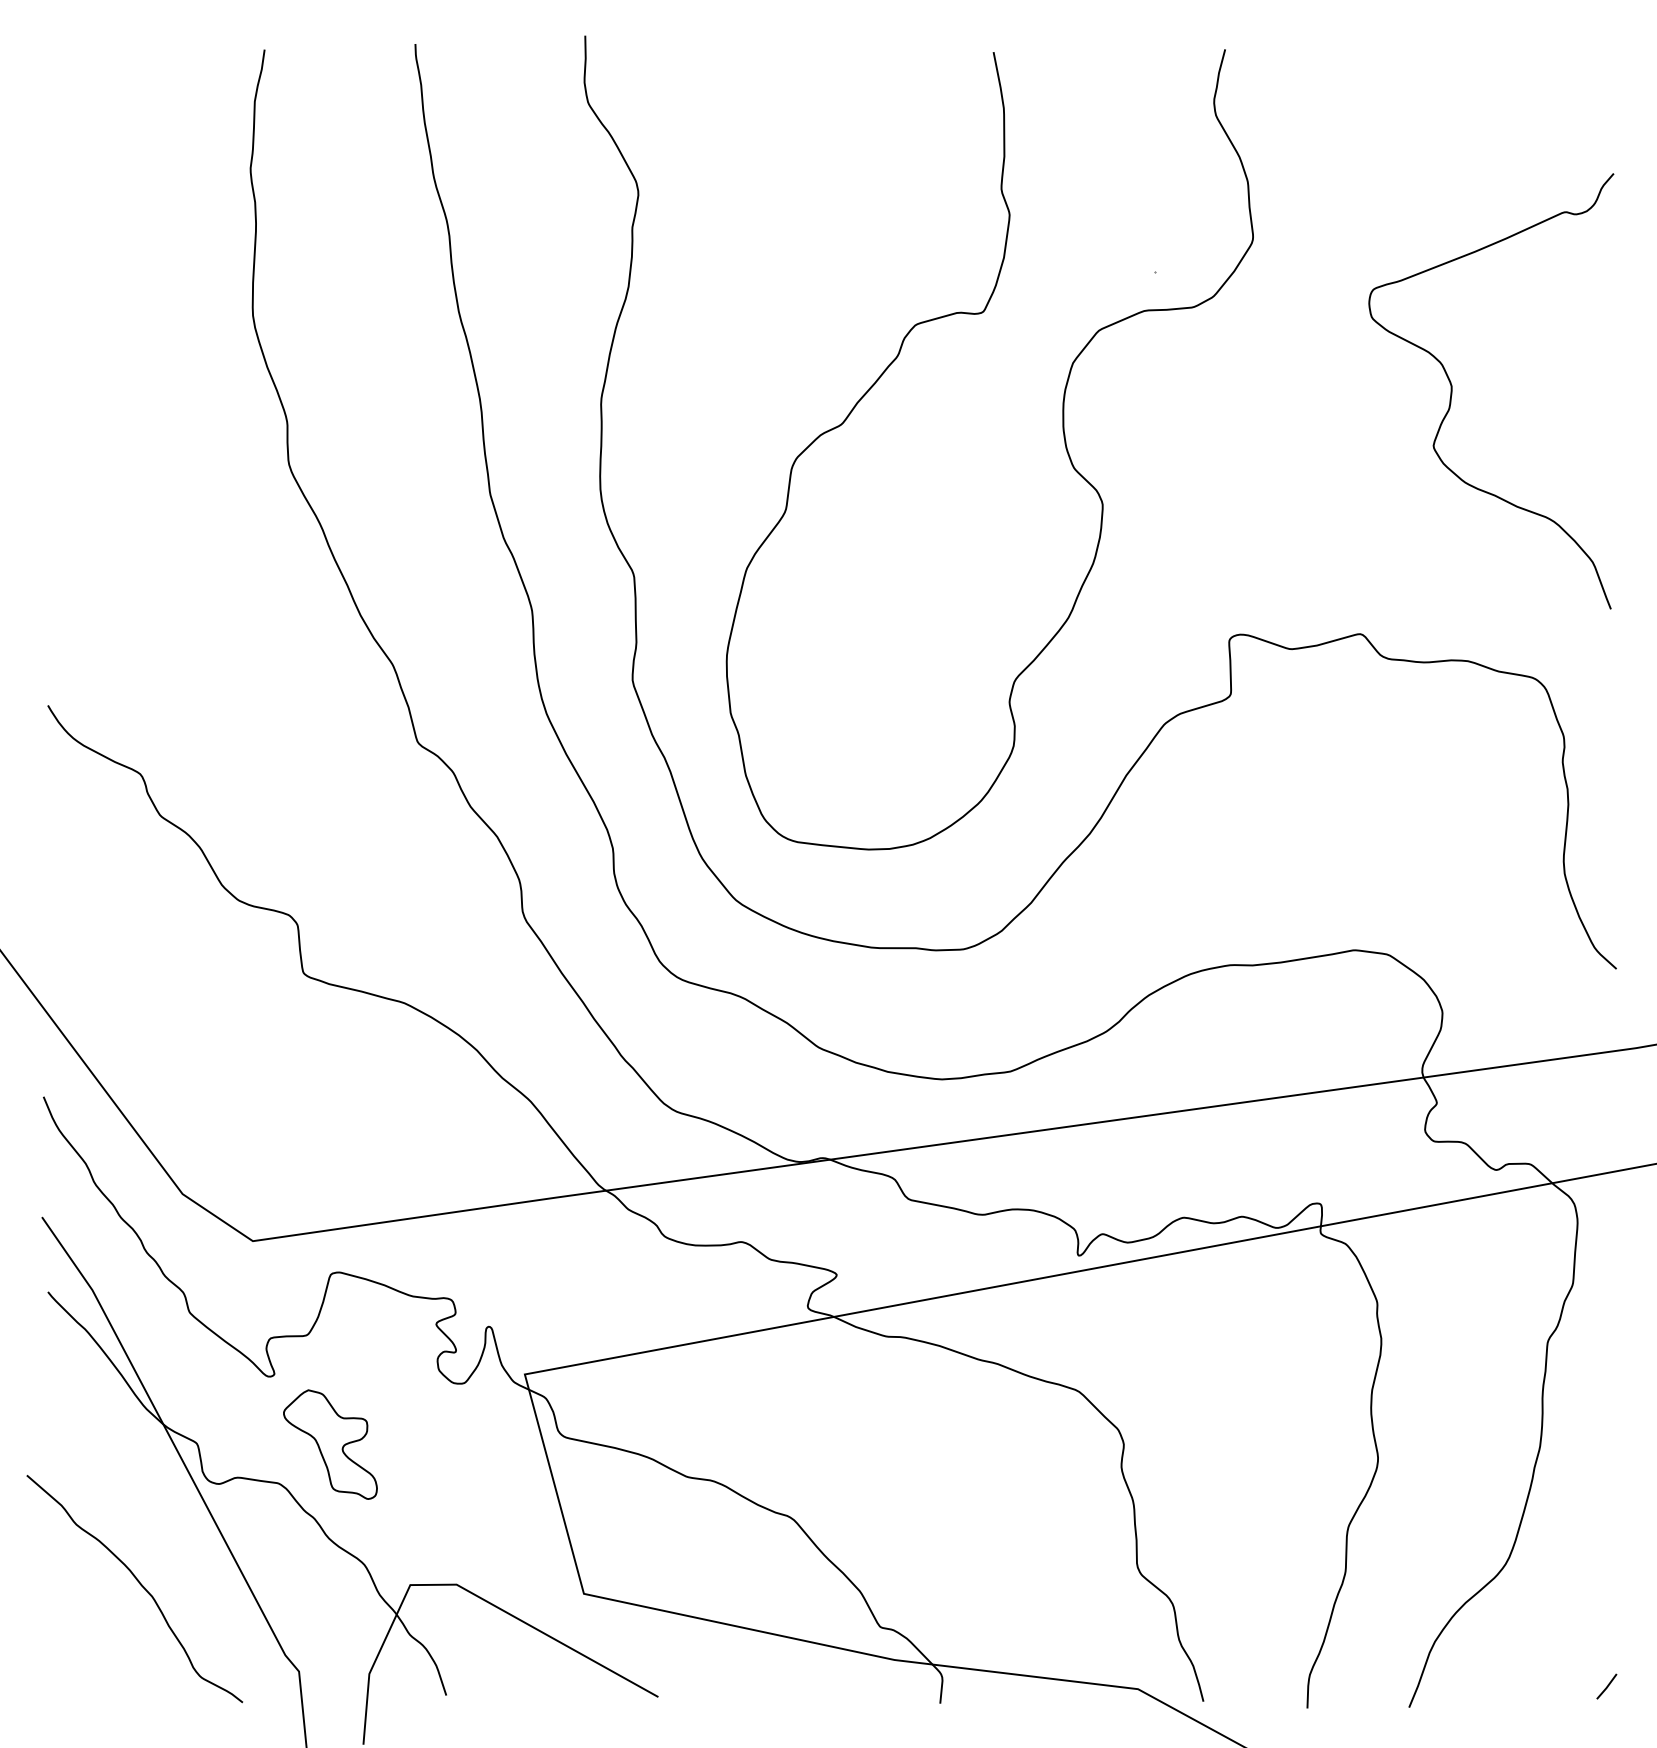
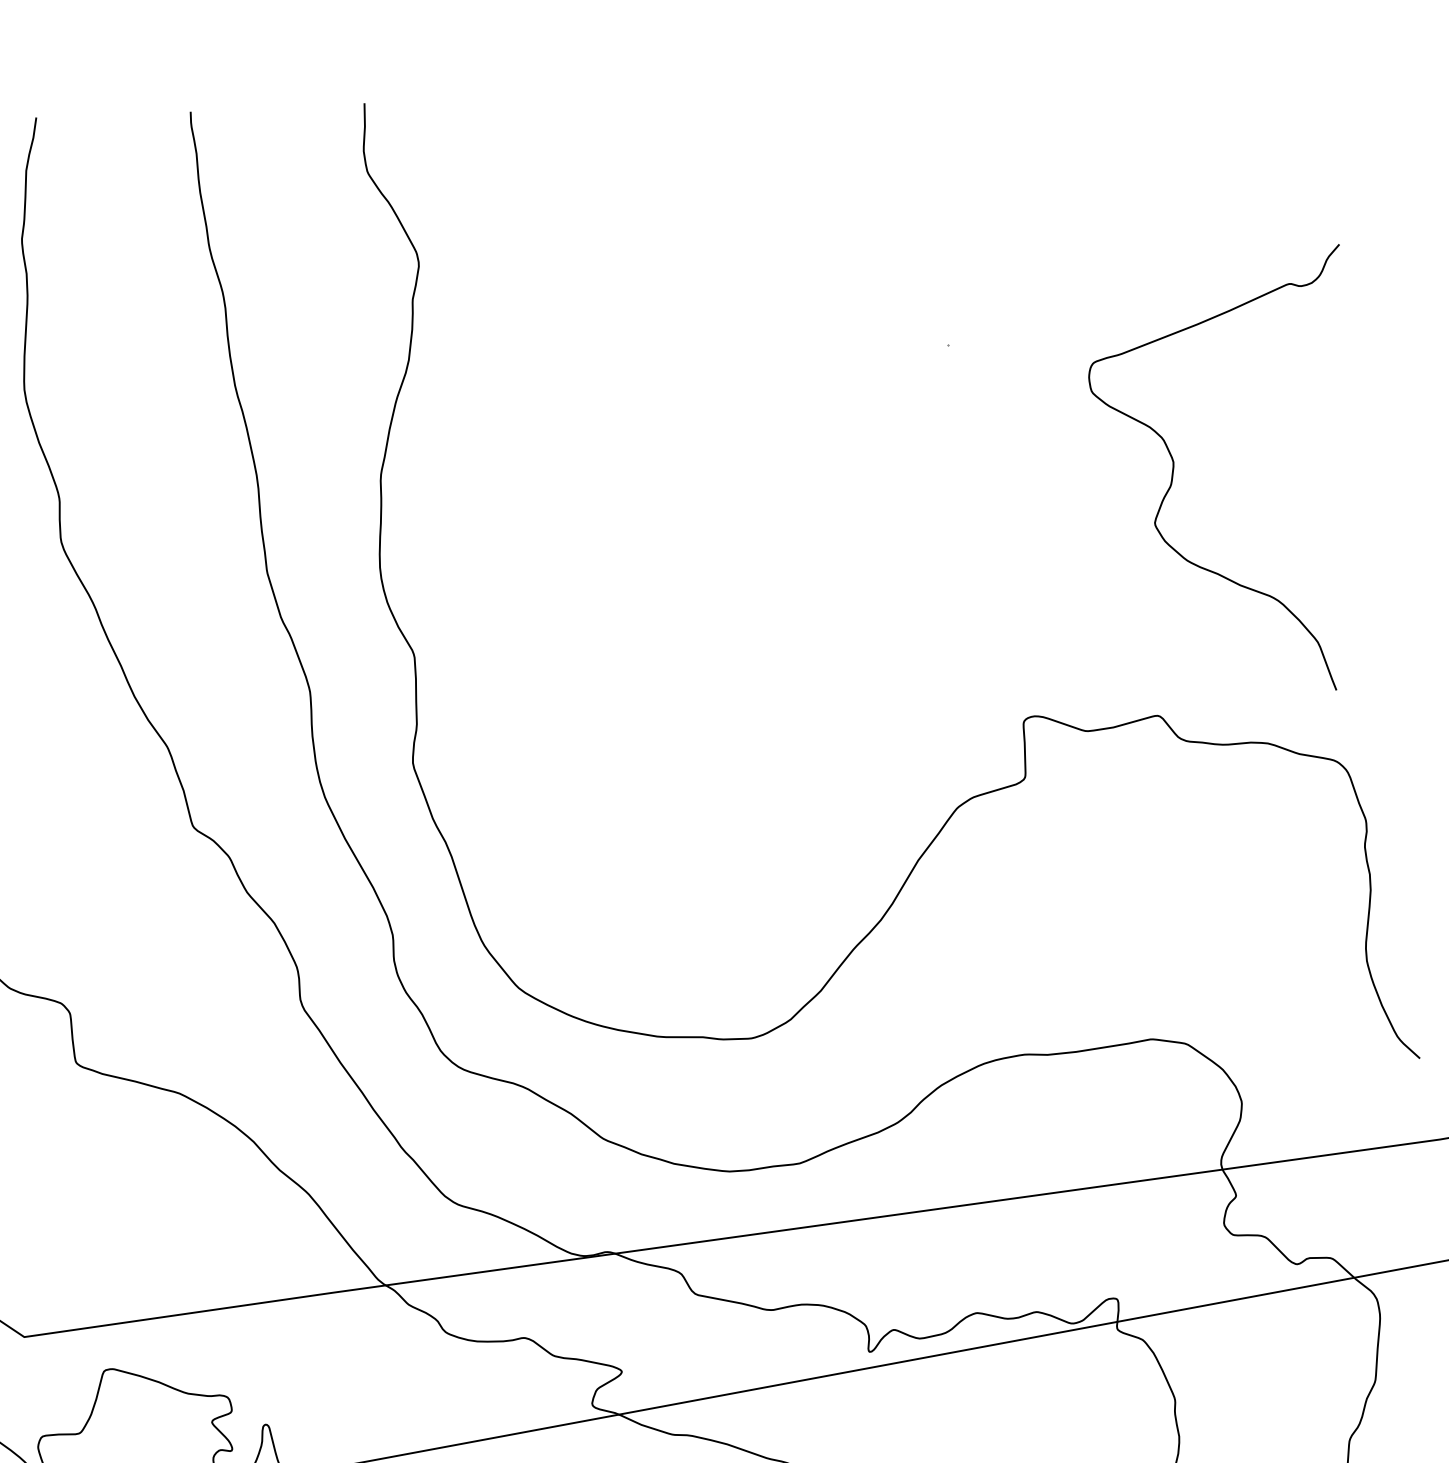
curve: (1452, 391) -> (1174, 467), moved
curve: (1063, 437) -> (853, 514), removed

